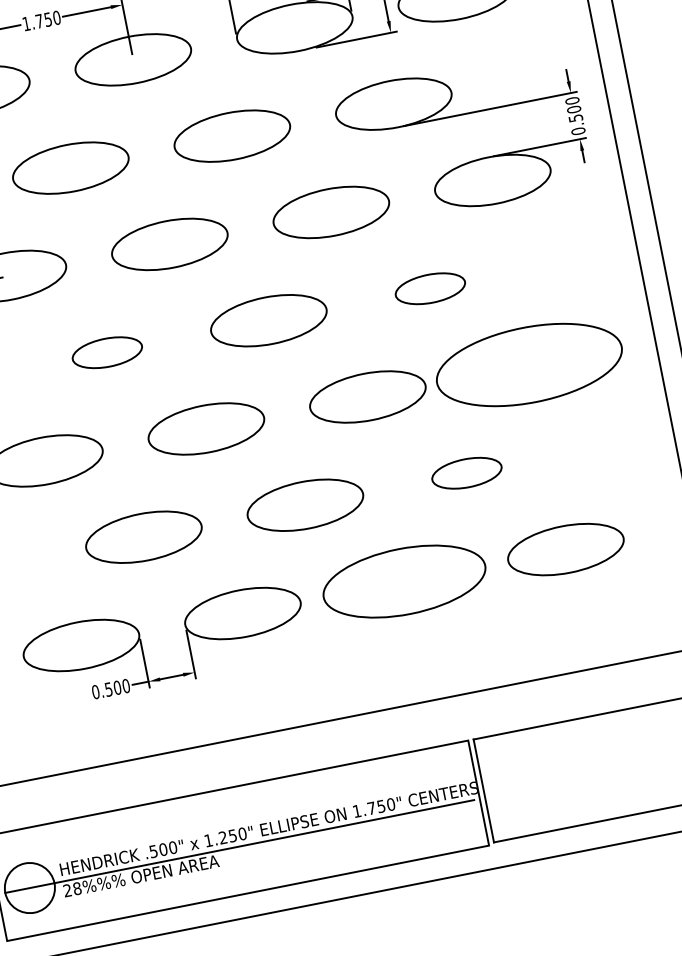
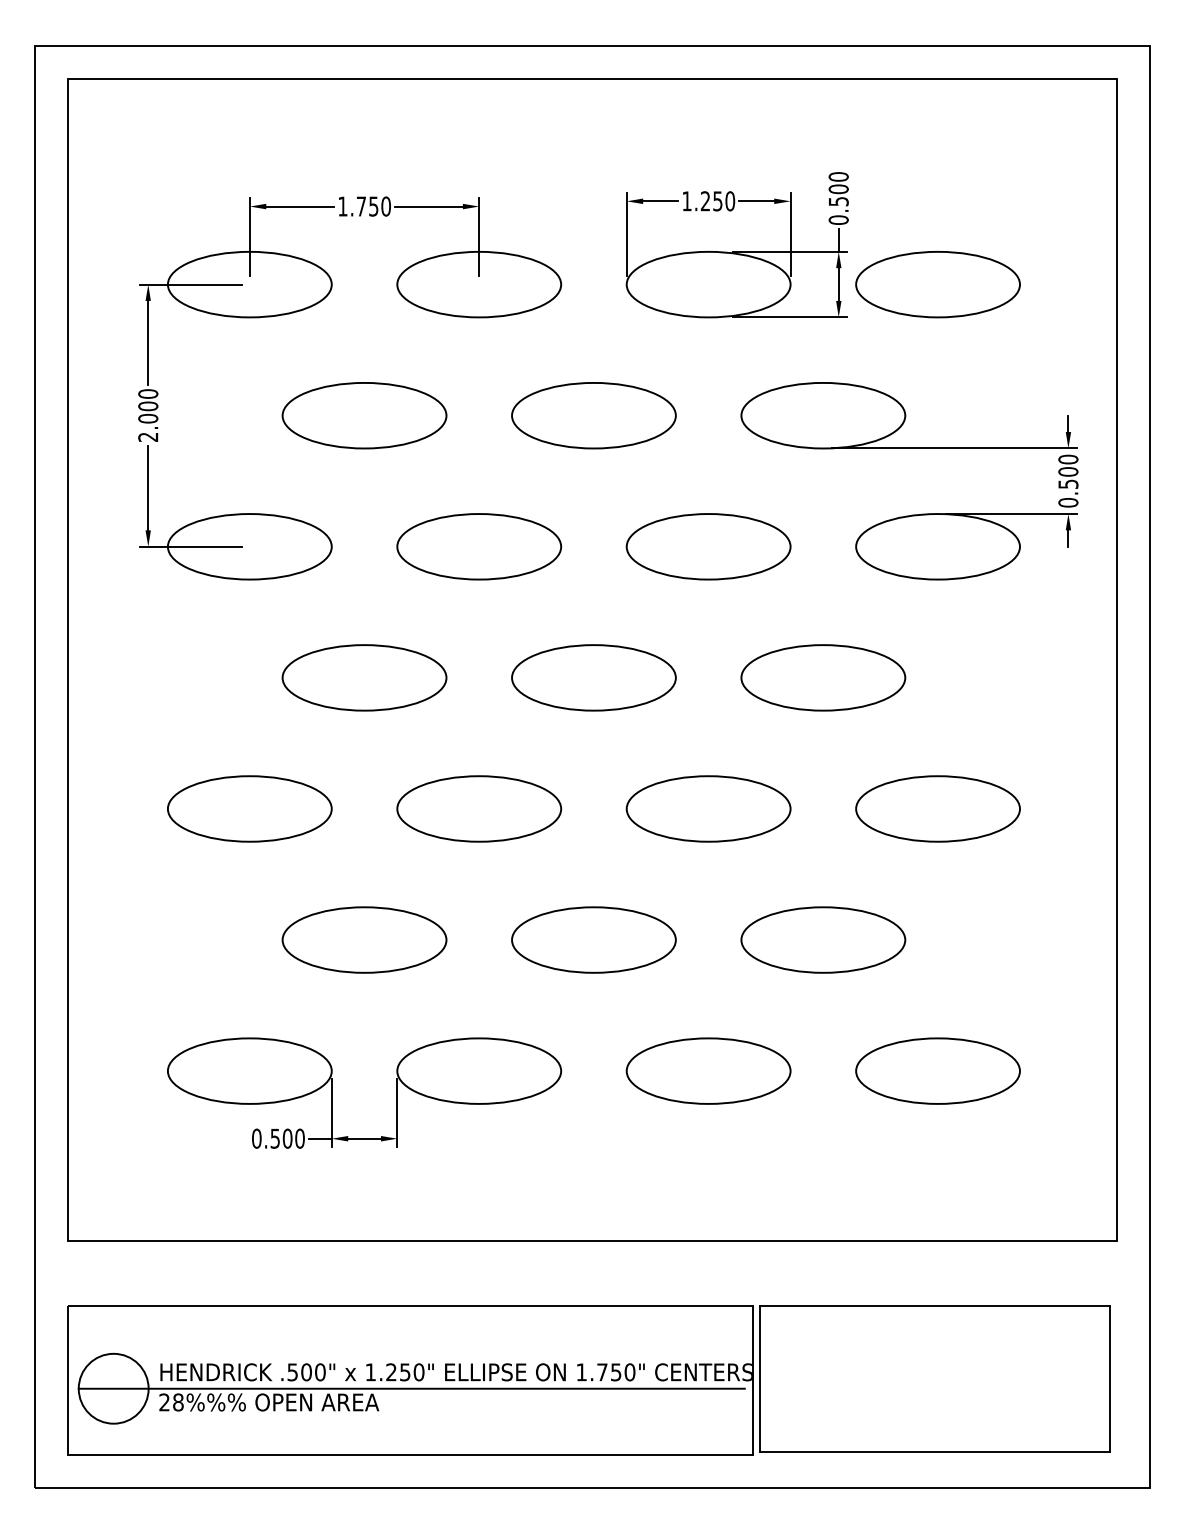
part: (430, 288) -> (823, 677), size x1.67
part: (107, 352) -> (364, 677), size x1.67
part: (528, 364) -> (937, 808), size x0.62
part: (466, 472) -> (823, 939), size x1.67
part: (404, 581) -> (708, 1070), size x0.71

